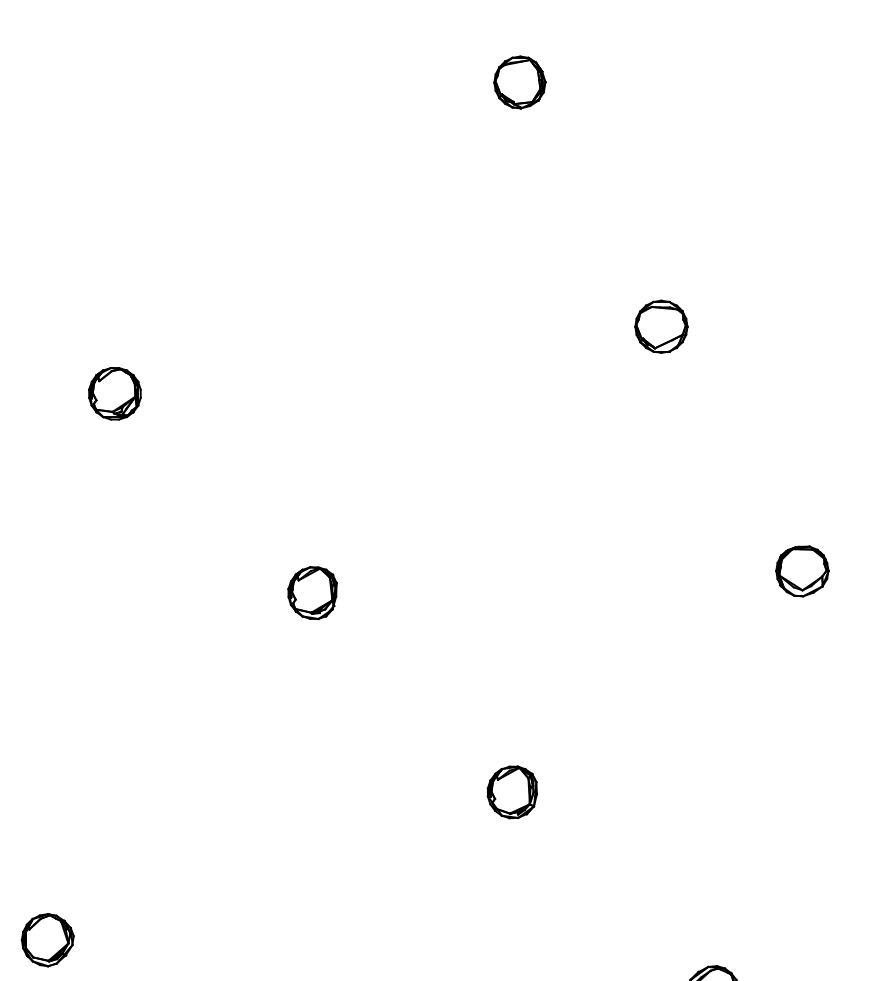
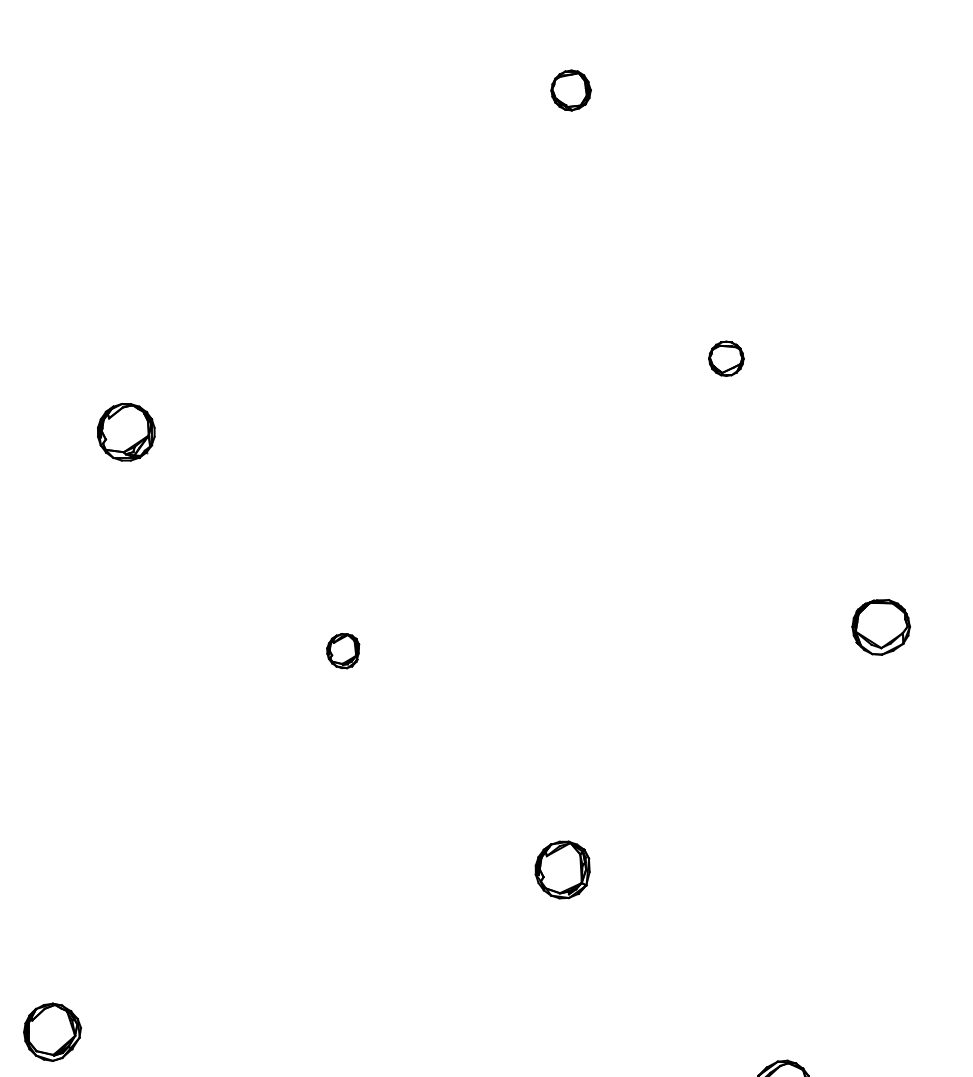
part: (520, 82) -> (571, 90), size x0.7
part: (661, 326) -> (726, 358), size x0.6
part: (311, 592) -> (342, 650), size x0.6

